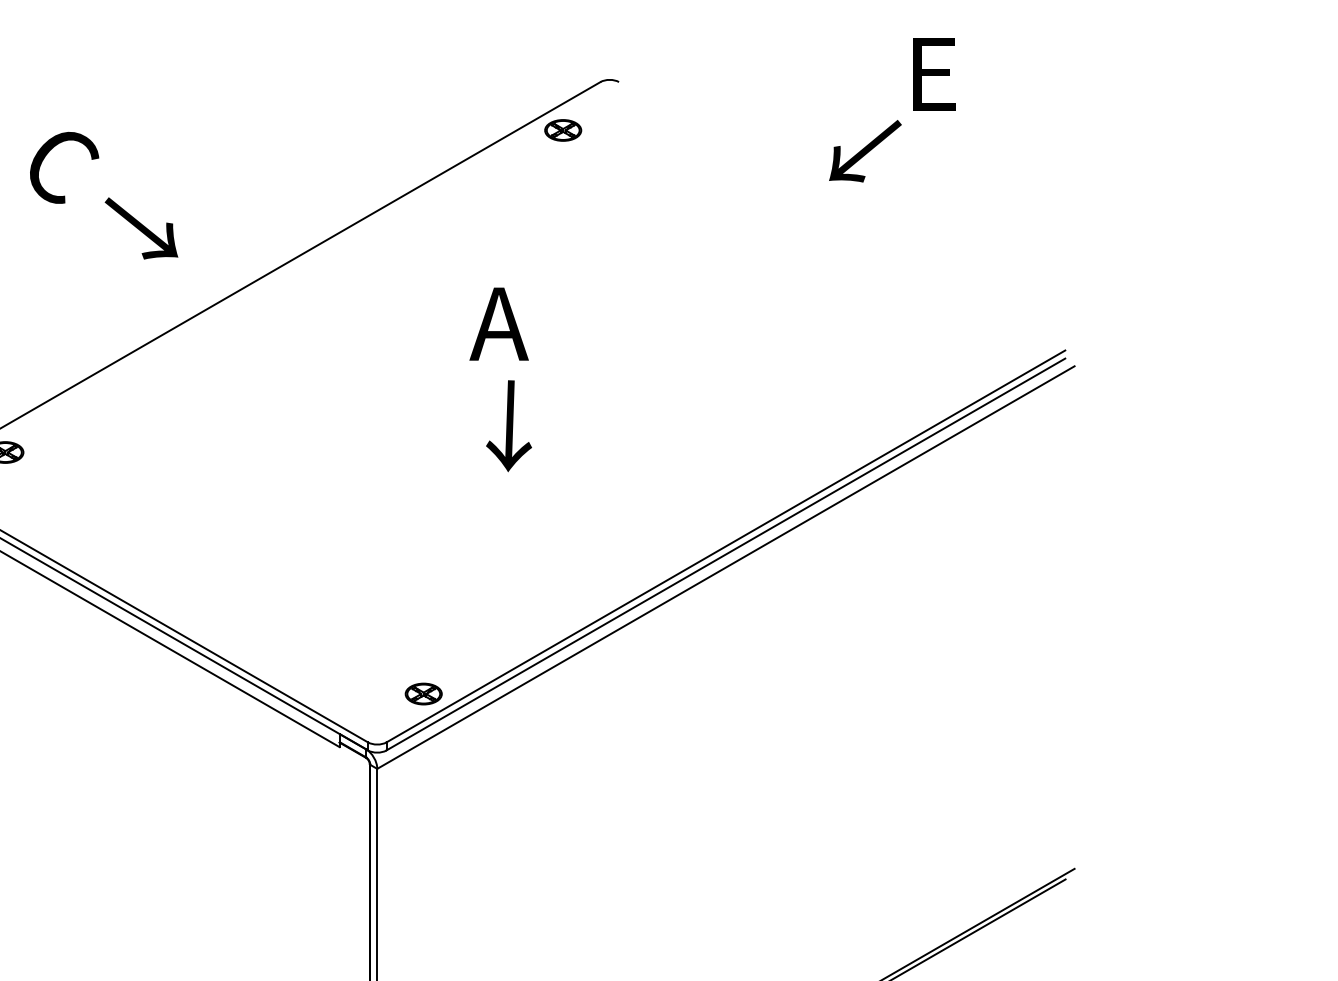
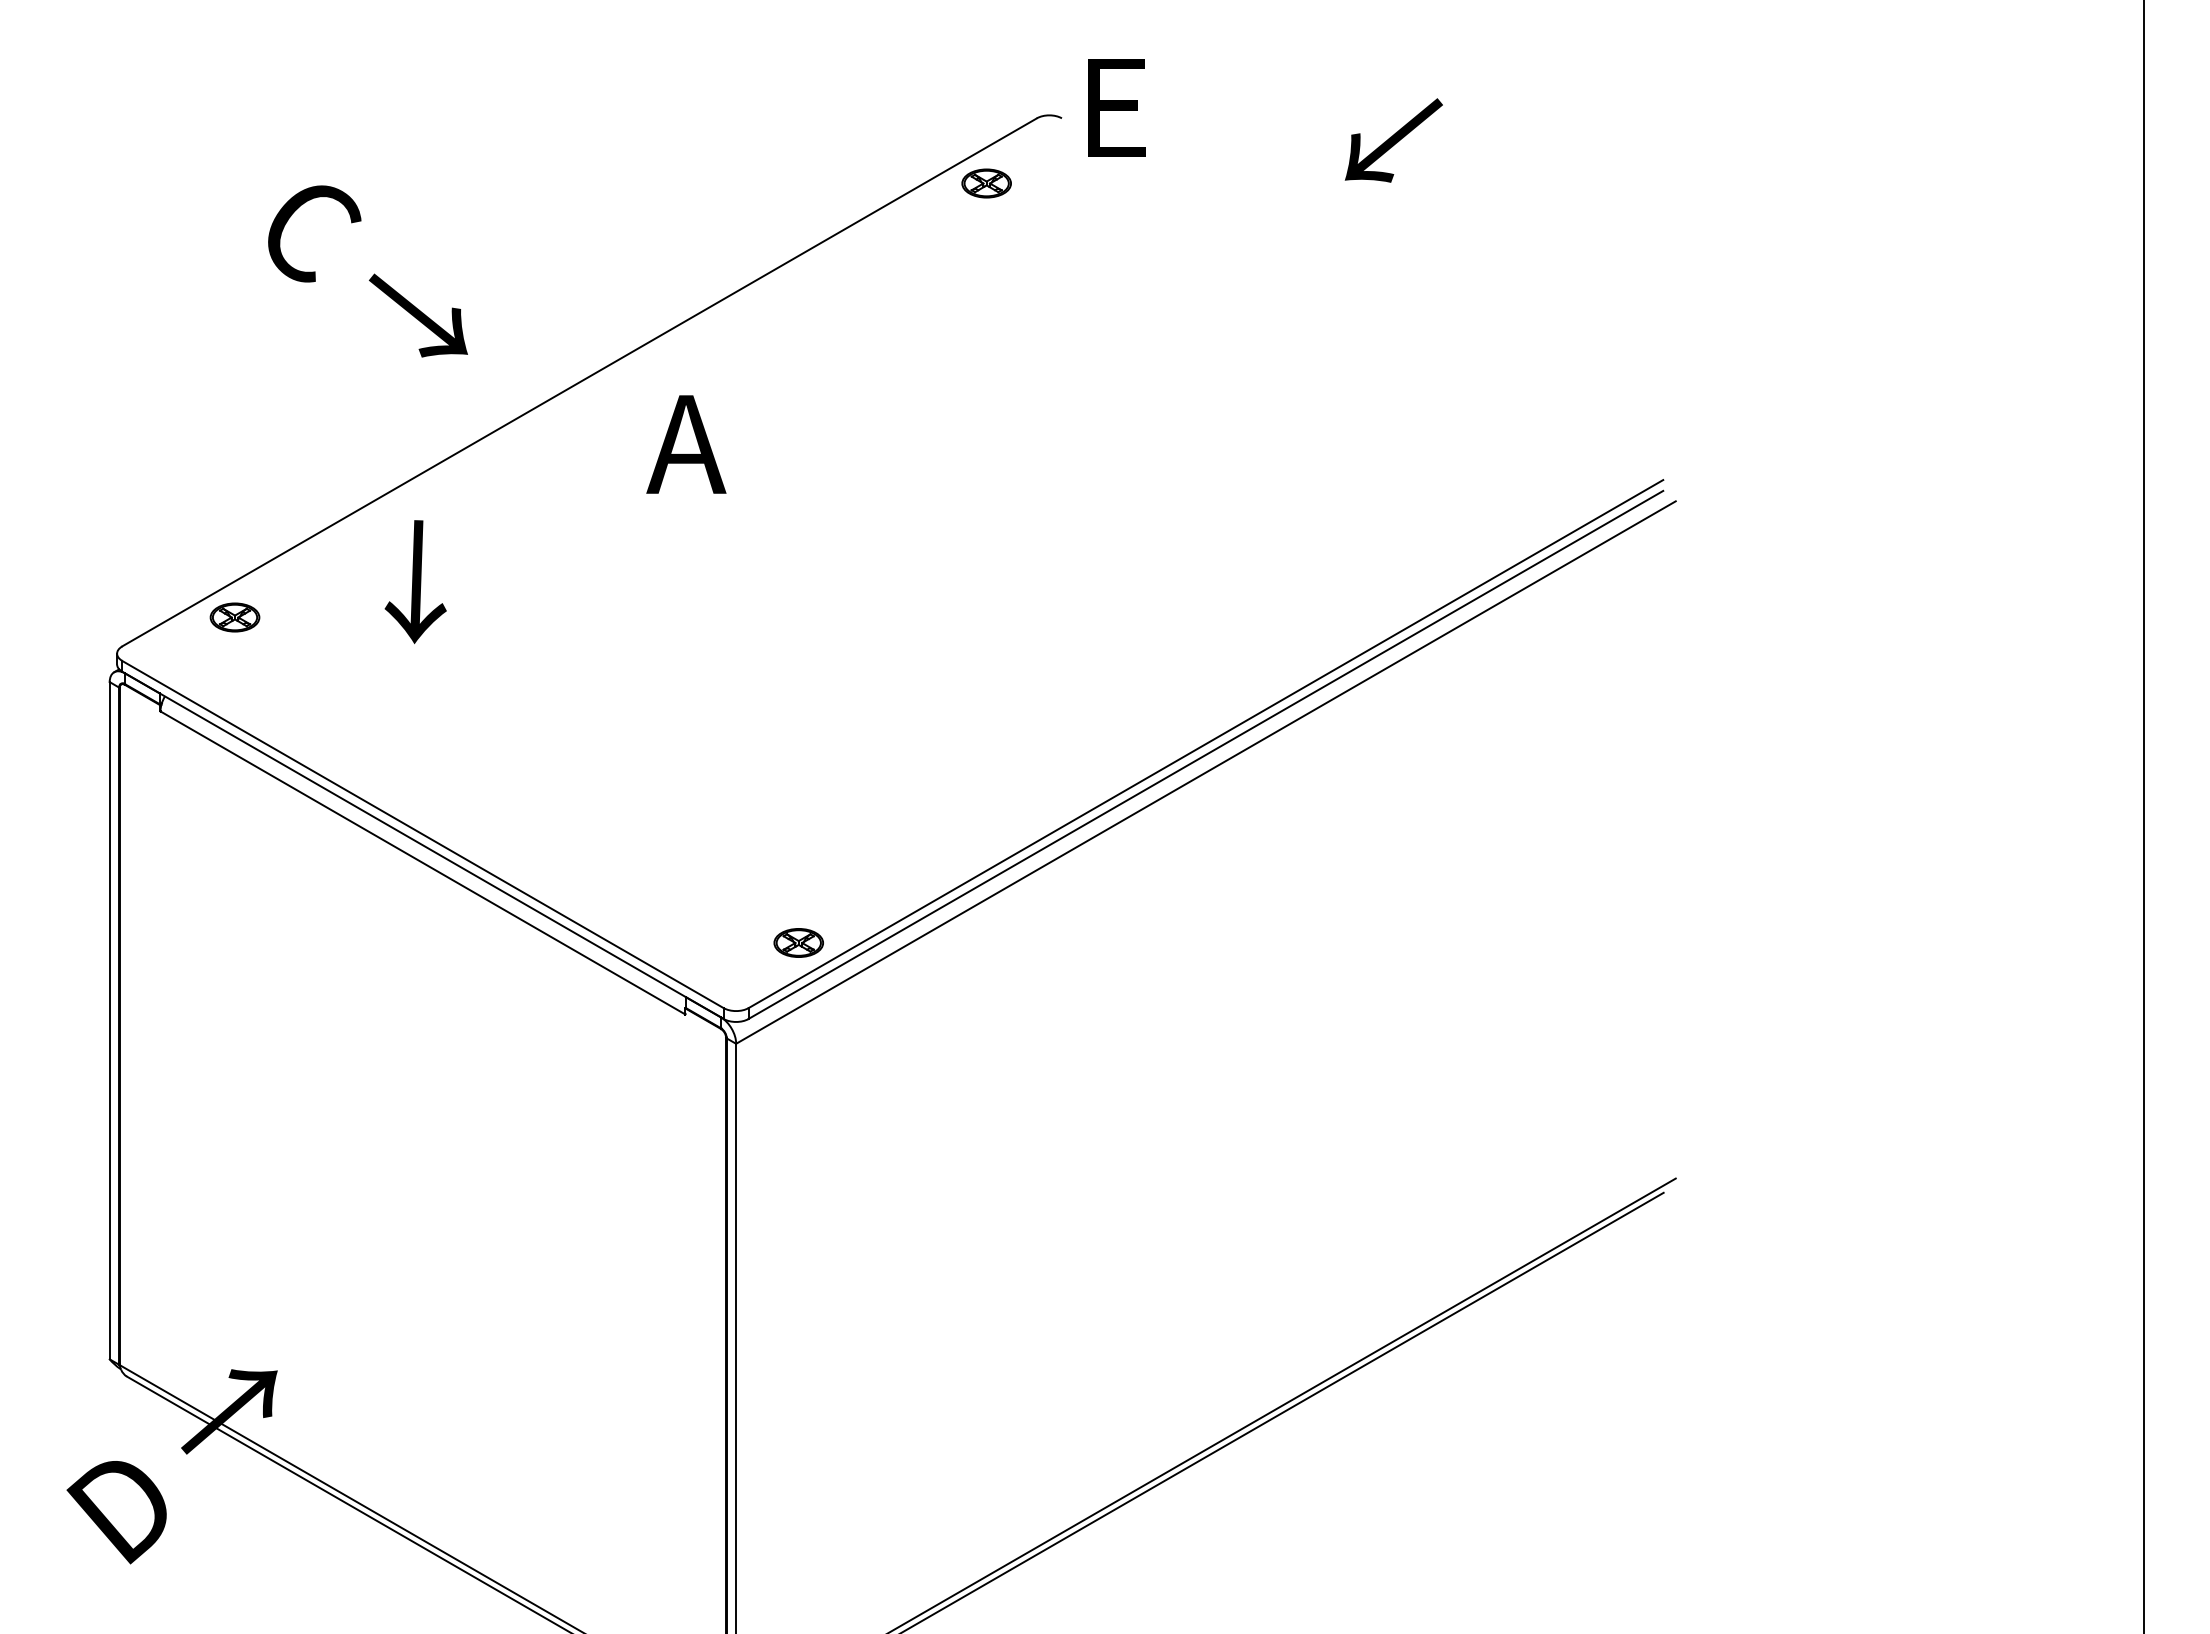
text: (934, 74) -> (1116, 107), moved
text: (865, 151) -> (1393, 140), moved
text: (499, 324) -> (686, 444), moved
text: (508, 426) -> (415, 582), moved

